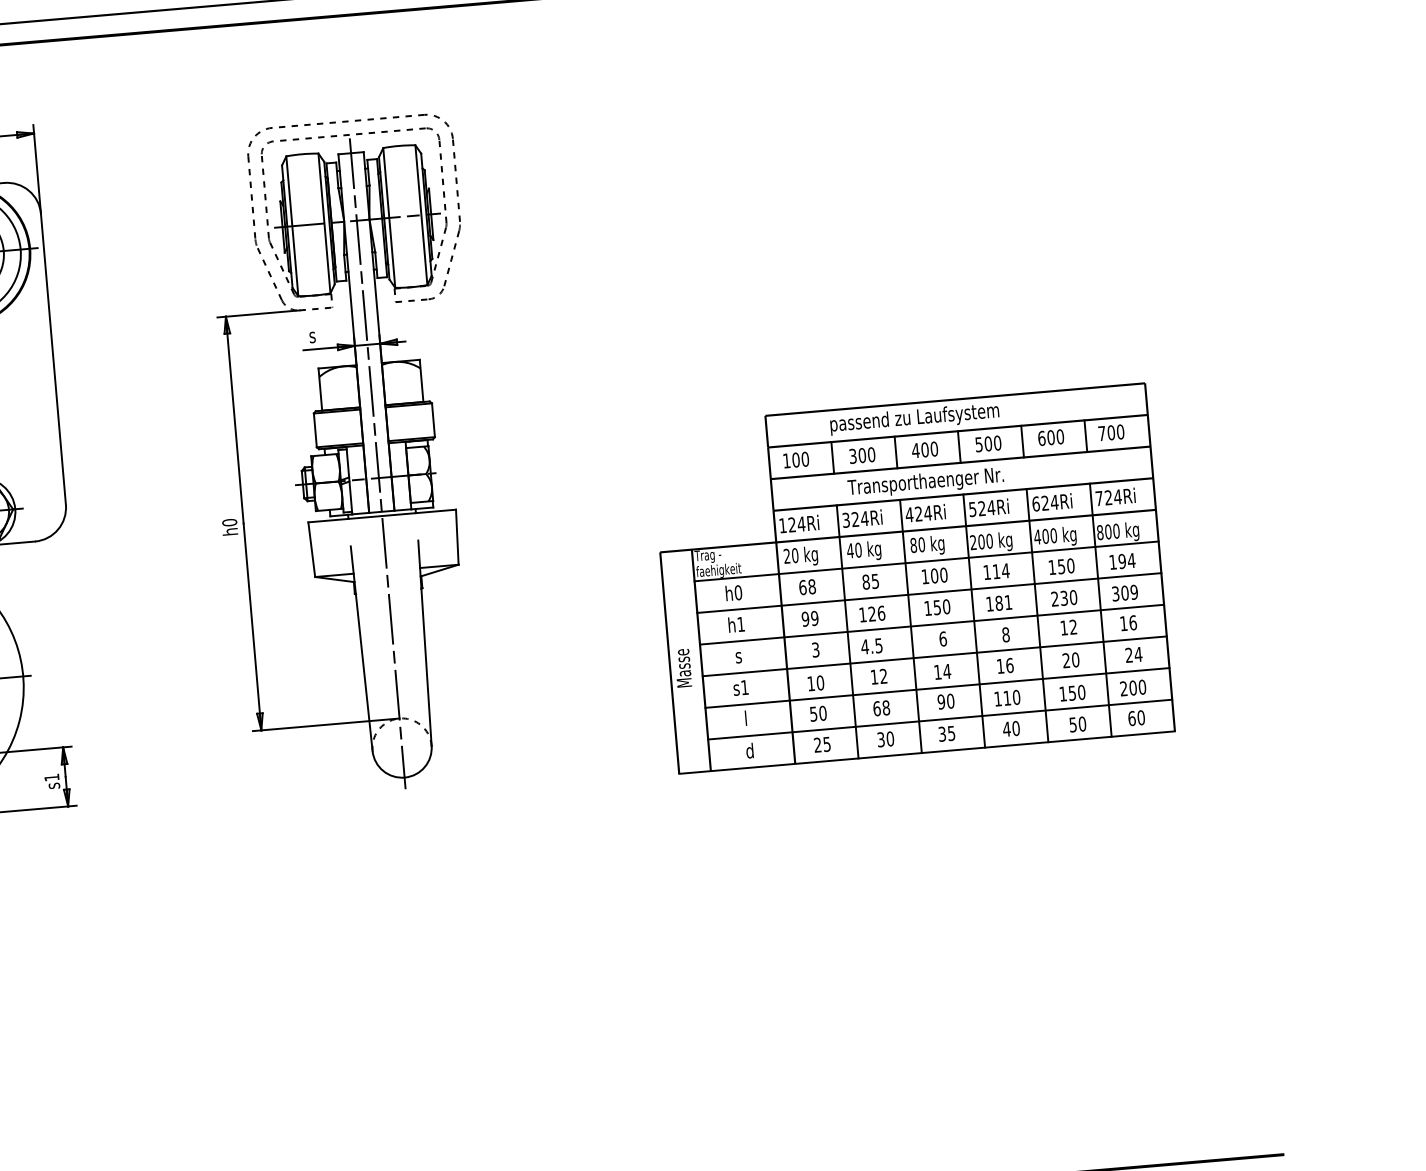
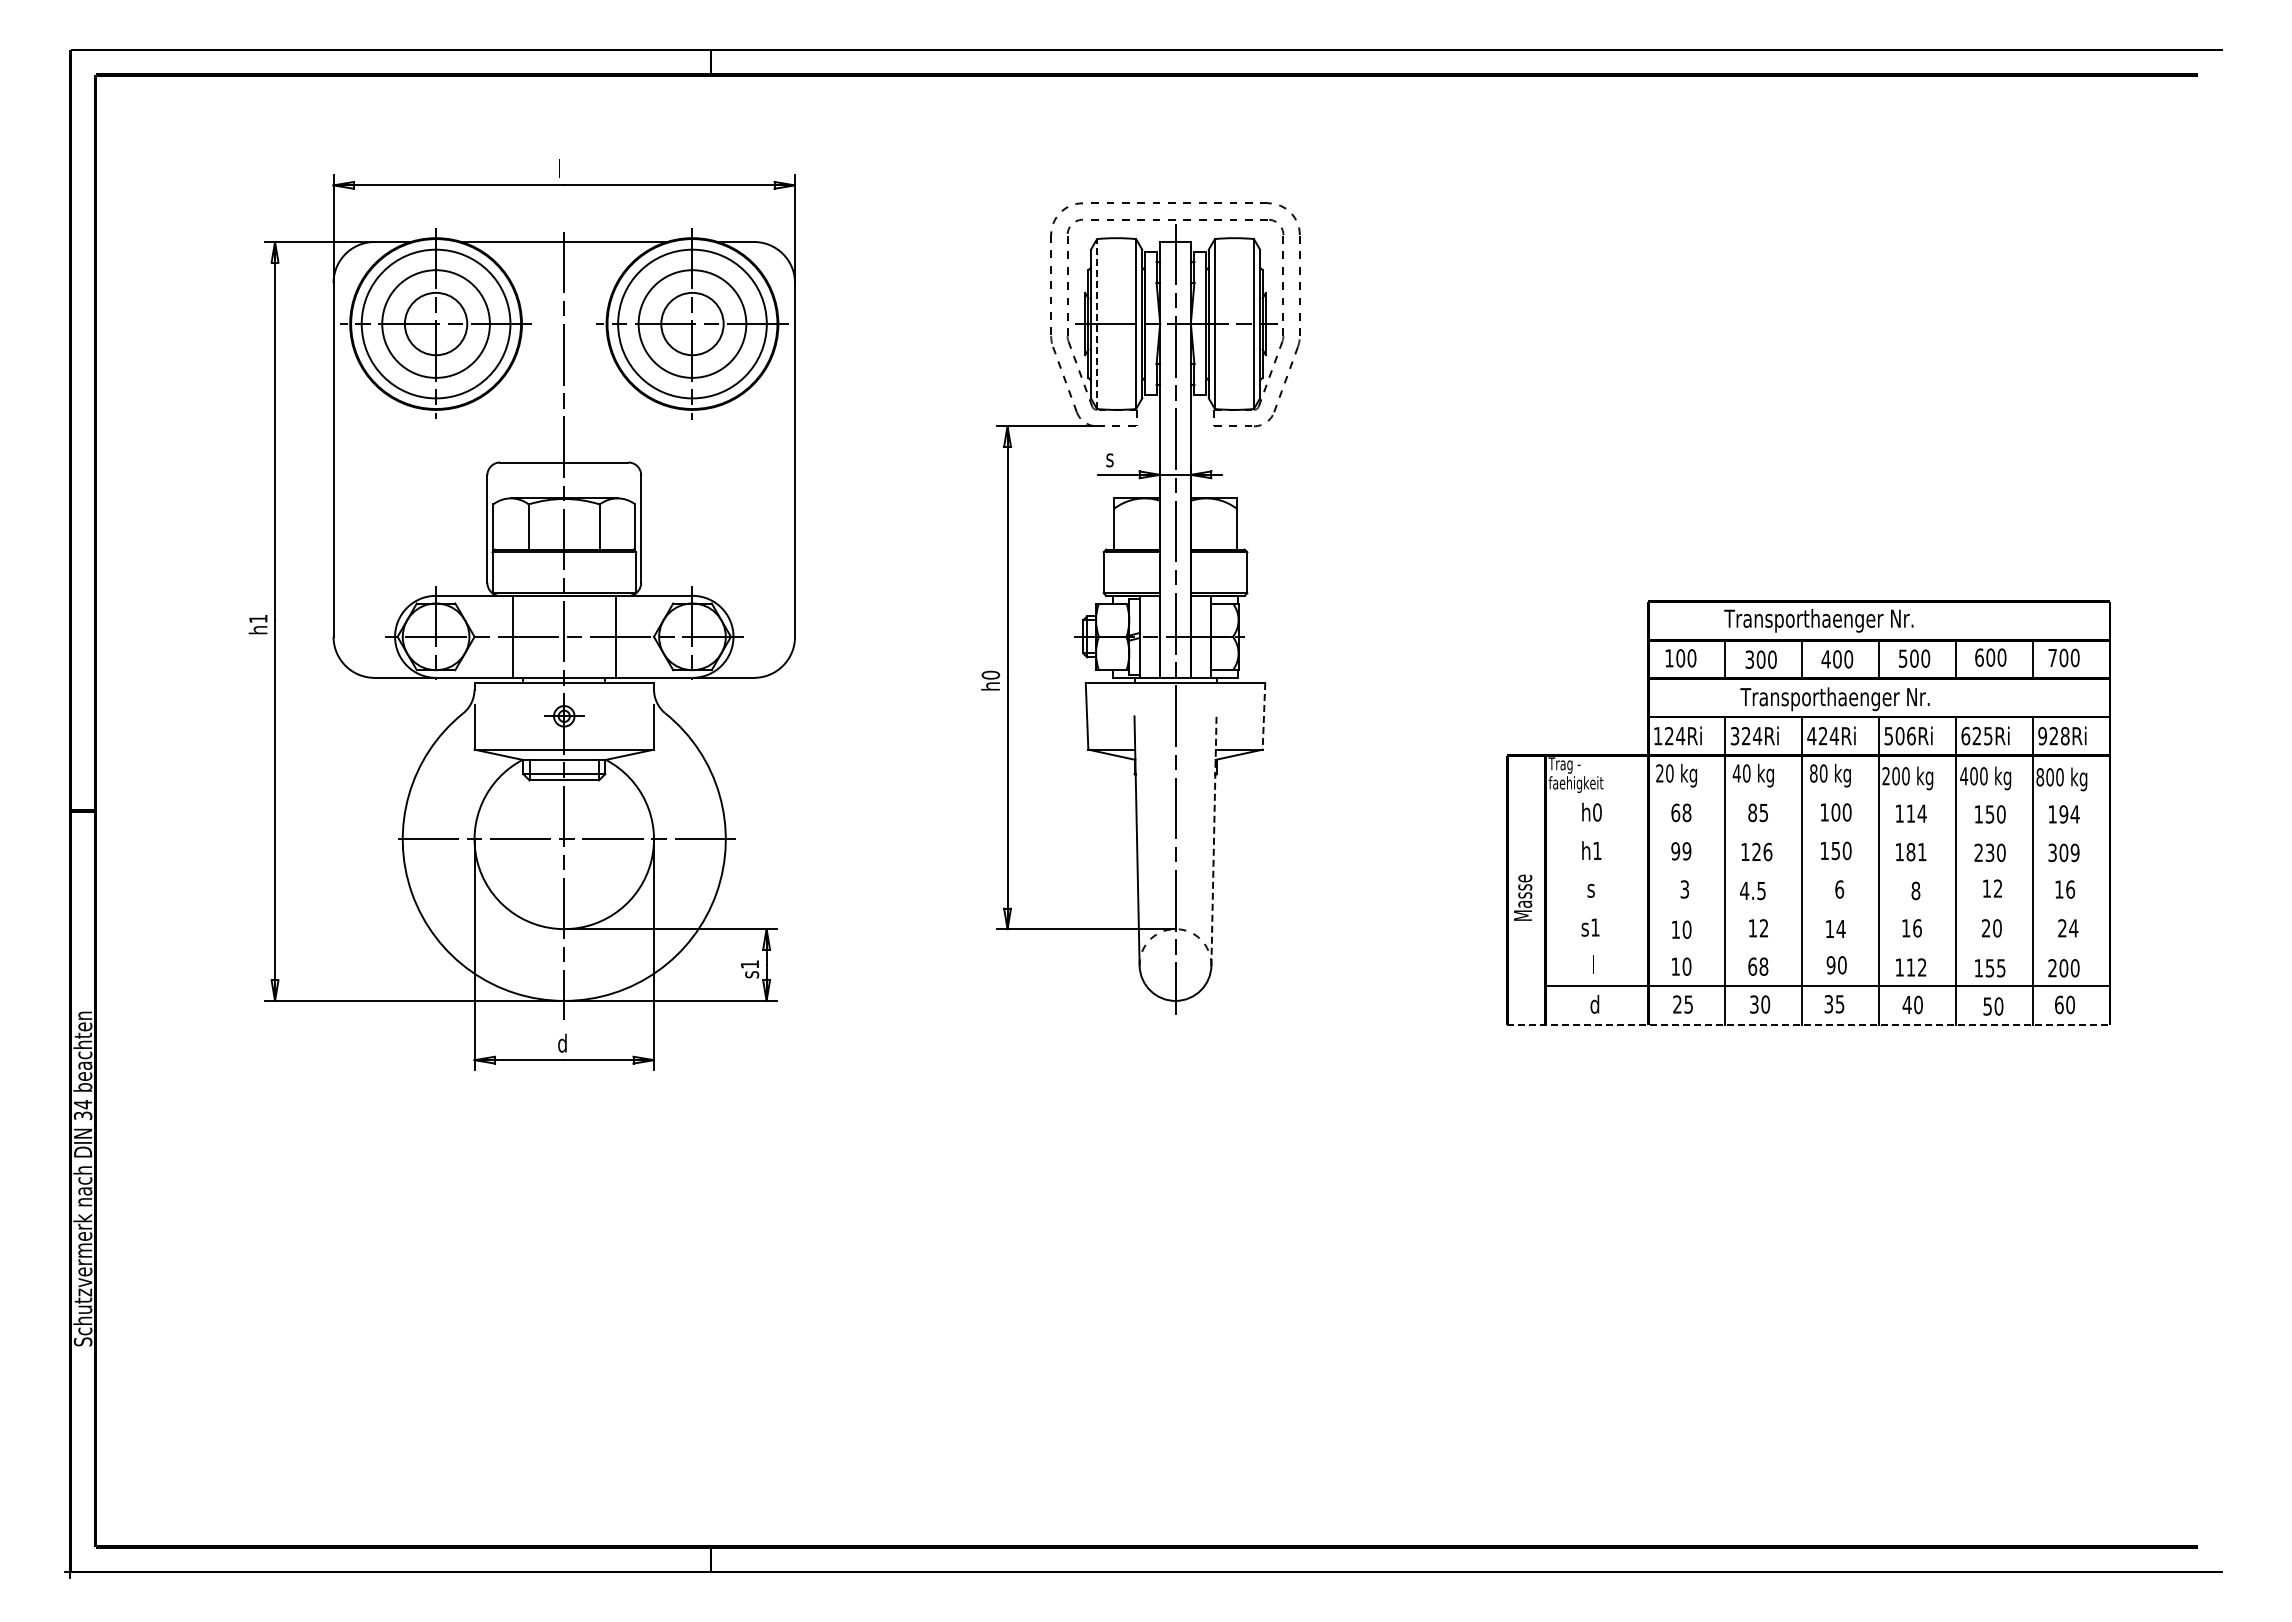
line: (292, 226) -> (1097, 324), solid -> dashed
text: (914, 418) -> (1827, 620), passend zu Laufsystem -> Transporthaenger Nr.
text: (1108, 498) -> (2053, 736), 724Ri -> 928Ri
text: (1053, 502) -> (1987, 736), 624Ri -> 625Ri
text: (986, 507) -> (1905, 735), 524Ri -> 506Ri
line: (456, 537) -> (1263, 716), solid -> dashed
line: (926, 561) -> (1827, 794), removed
line: (929, 593) -> (1827, 832), removed
line: (931, 624) -> (1827, 870), removed
line: (424, 643) -> (1213, 841), solid -> dashed
line: (934, 656) -> (1827, 909), removed
line: (937, 687) -> (1827, 947), removed
text: (1081, 692) -> (2001, 968), 150 -> 155
text: (1015, 697) -> (1921, 967), 110 -> 112
text: (813, 714) -> (1675, 966), 50 -> 10
line: (927, 752) -> (1809, 1024), solid -> dashed

